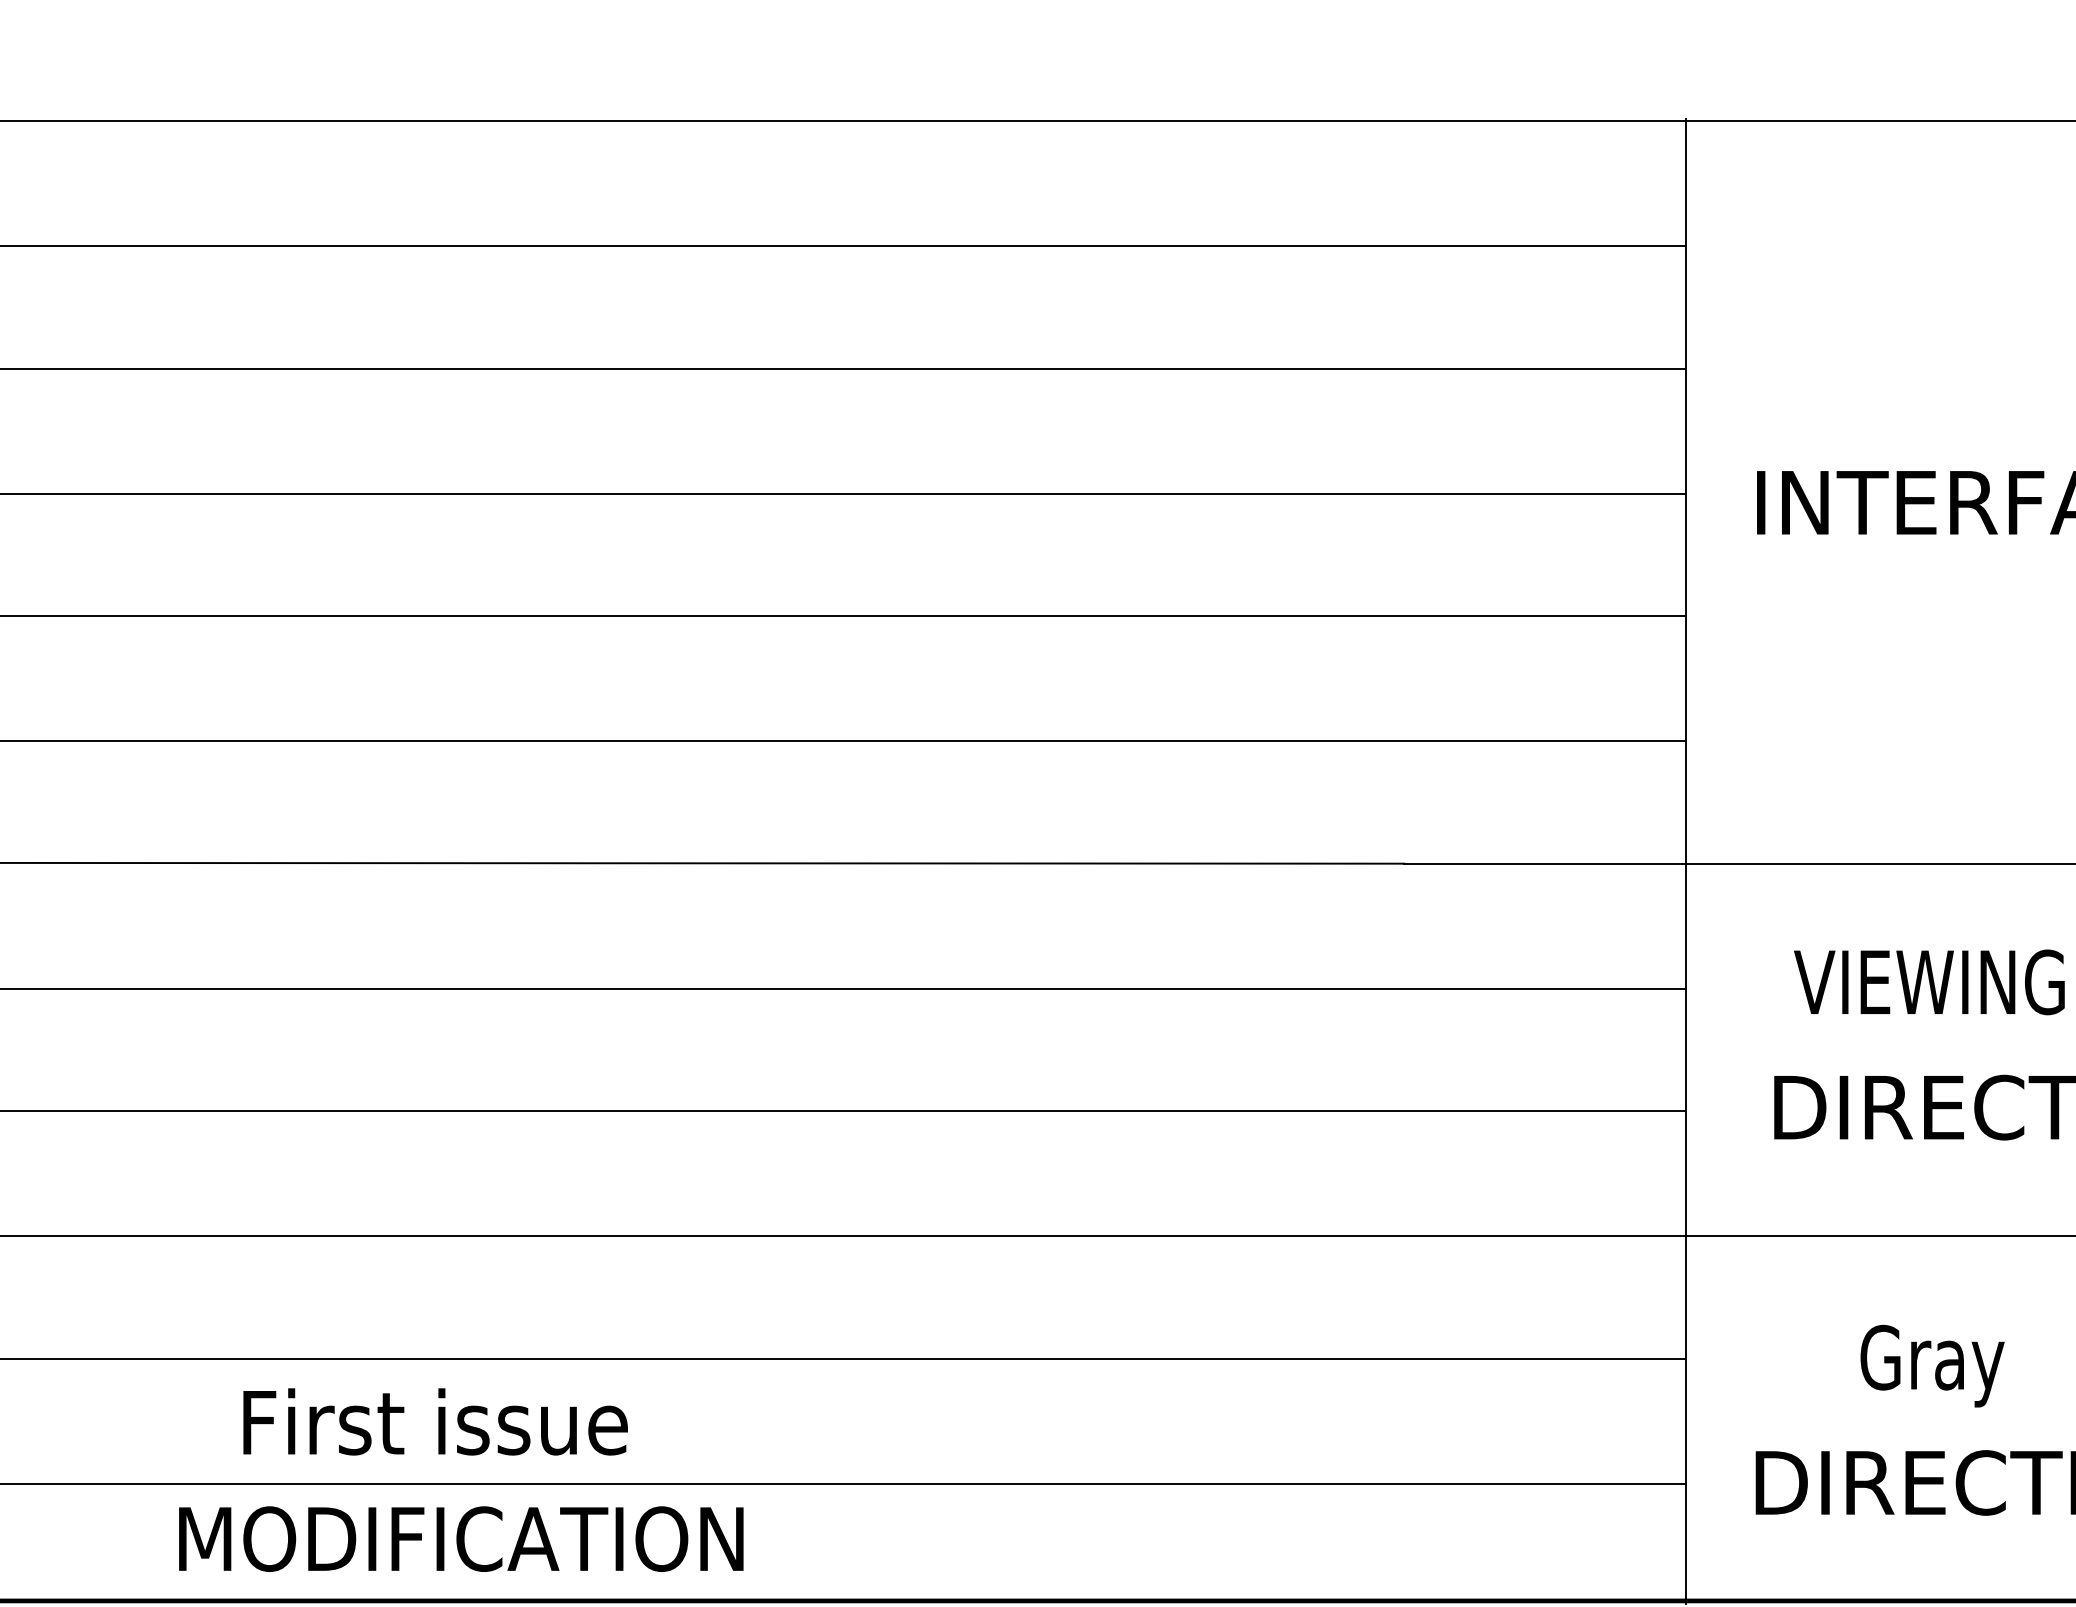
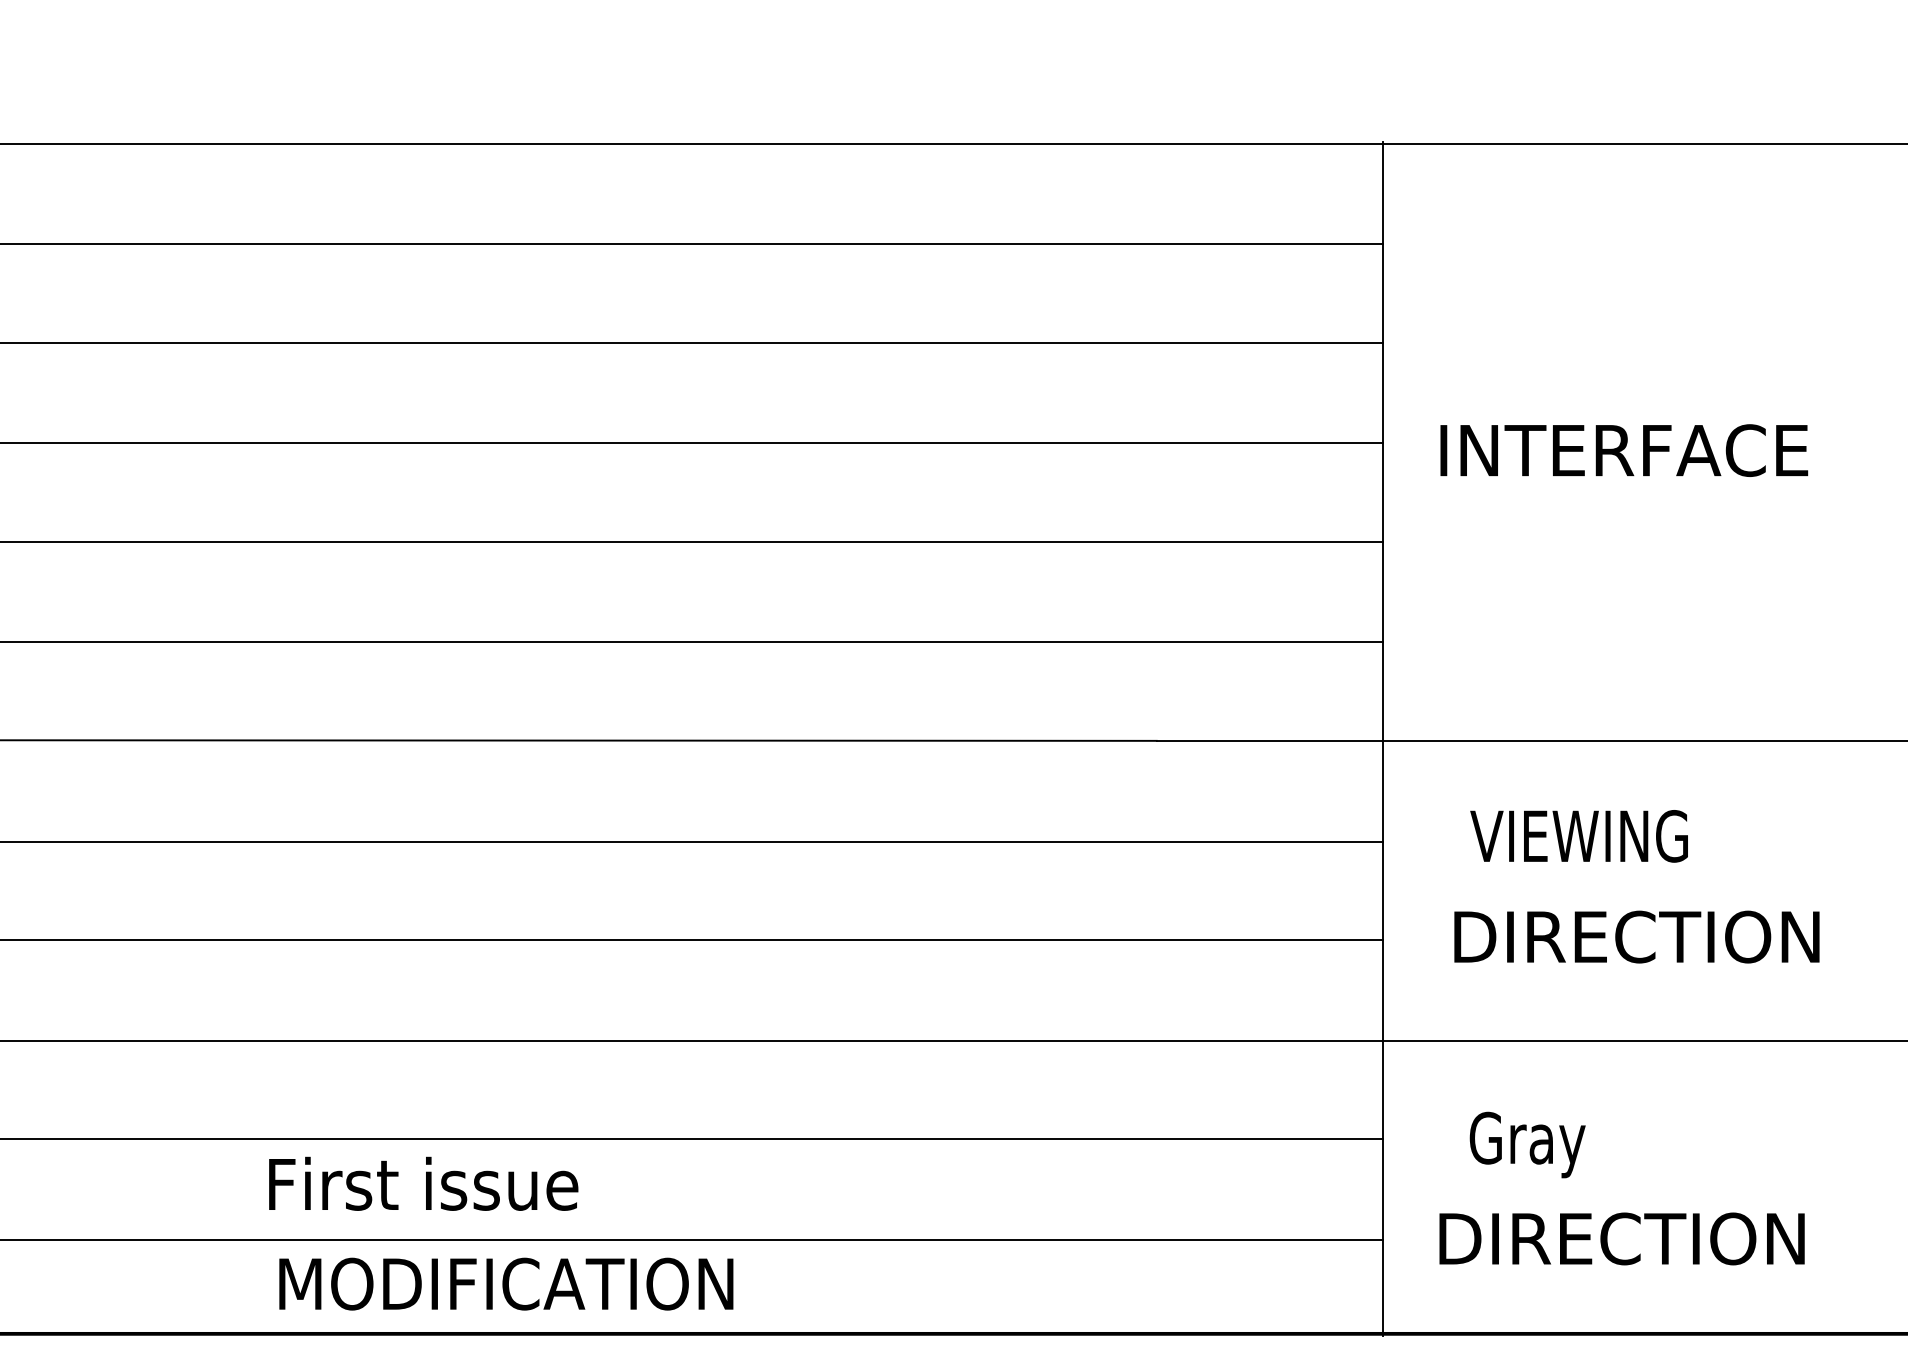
text: (1932, 1365) -> (1527, 1144), moved
text: (435, 1421) -> (423, 1183), moved
text: (461, 1538) -> (506, 1283), moved

